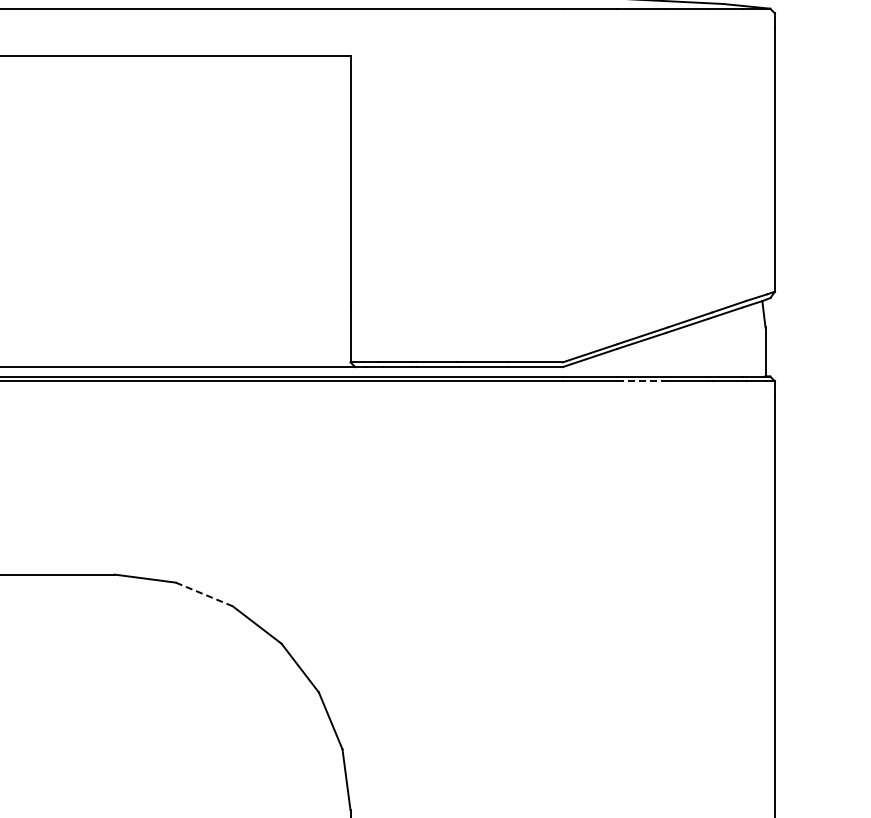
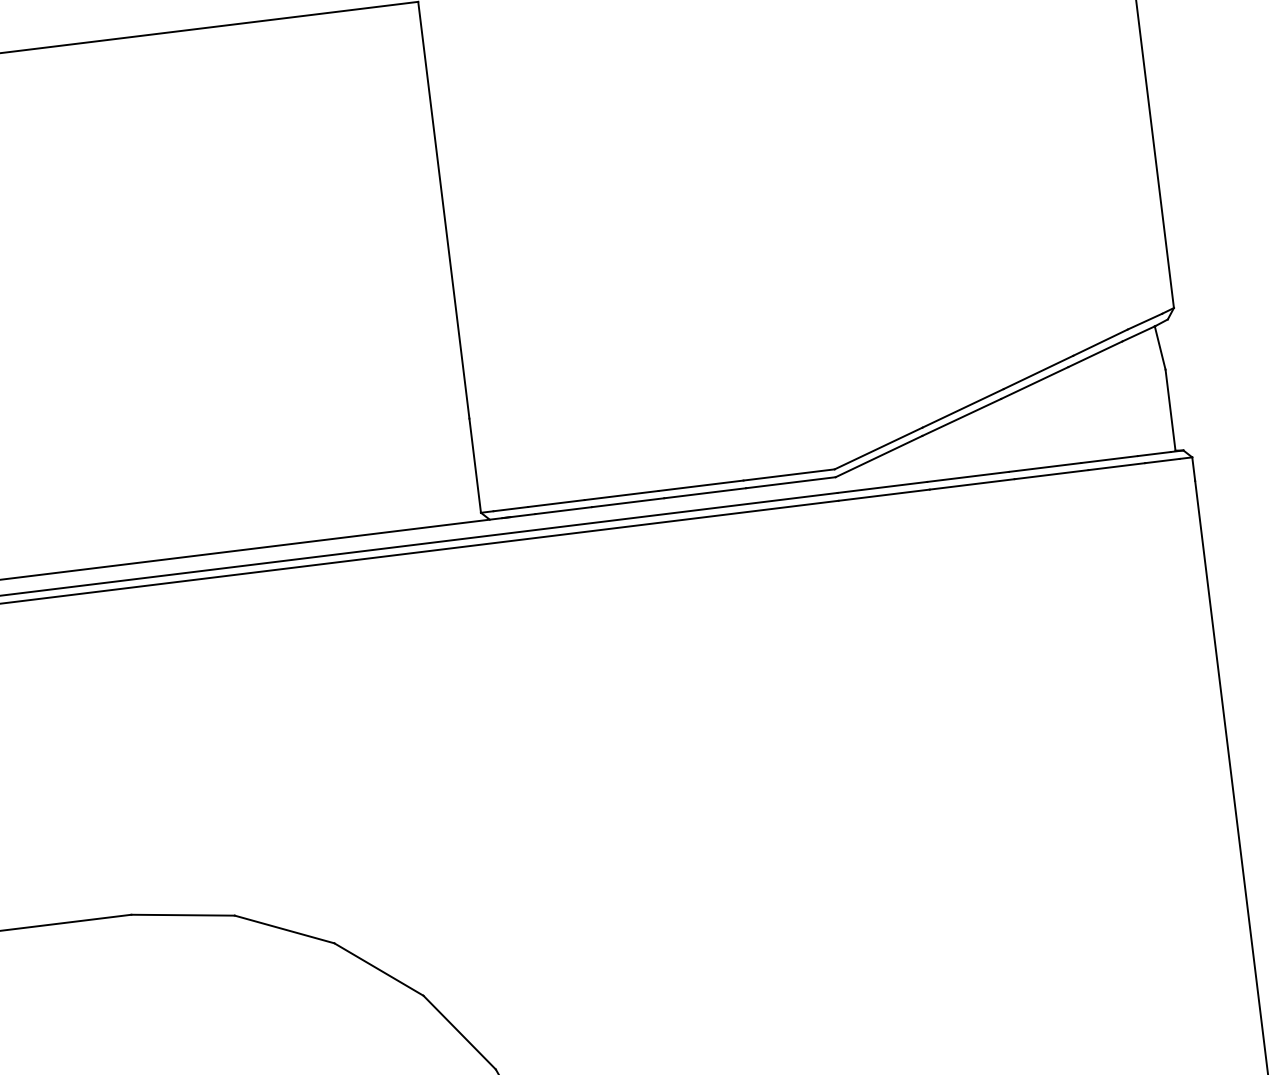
line: (643, 381) -> (973, 484), dashed -> solid
line: (204, 594) -> (285, 929), dashed -> solid

